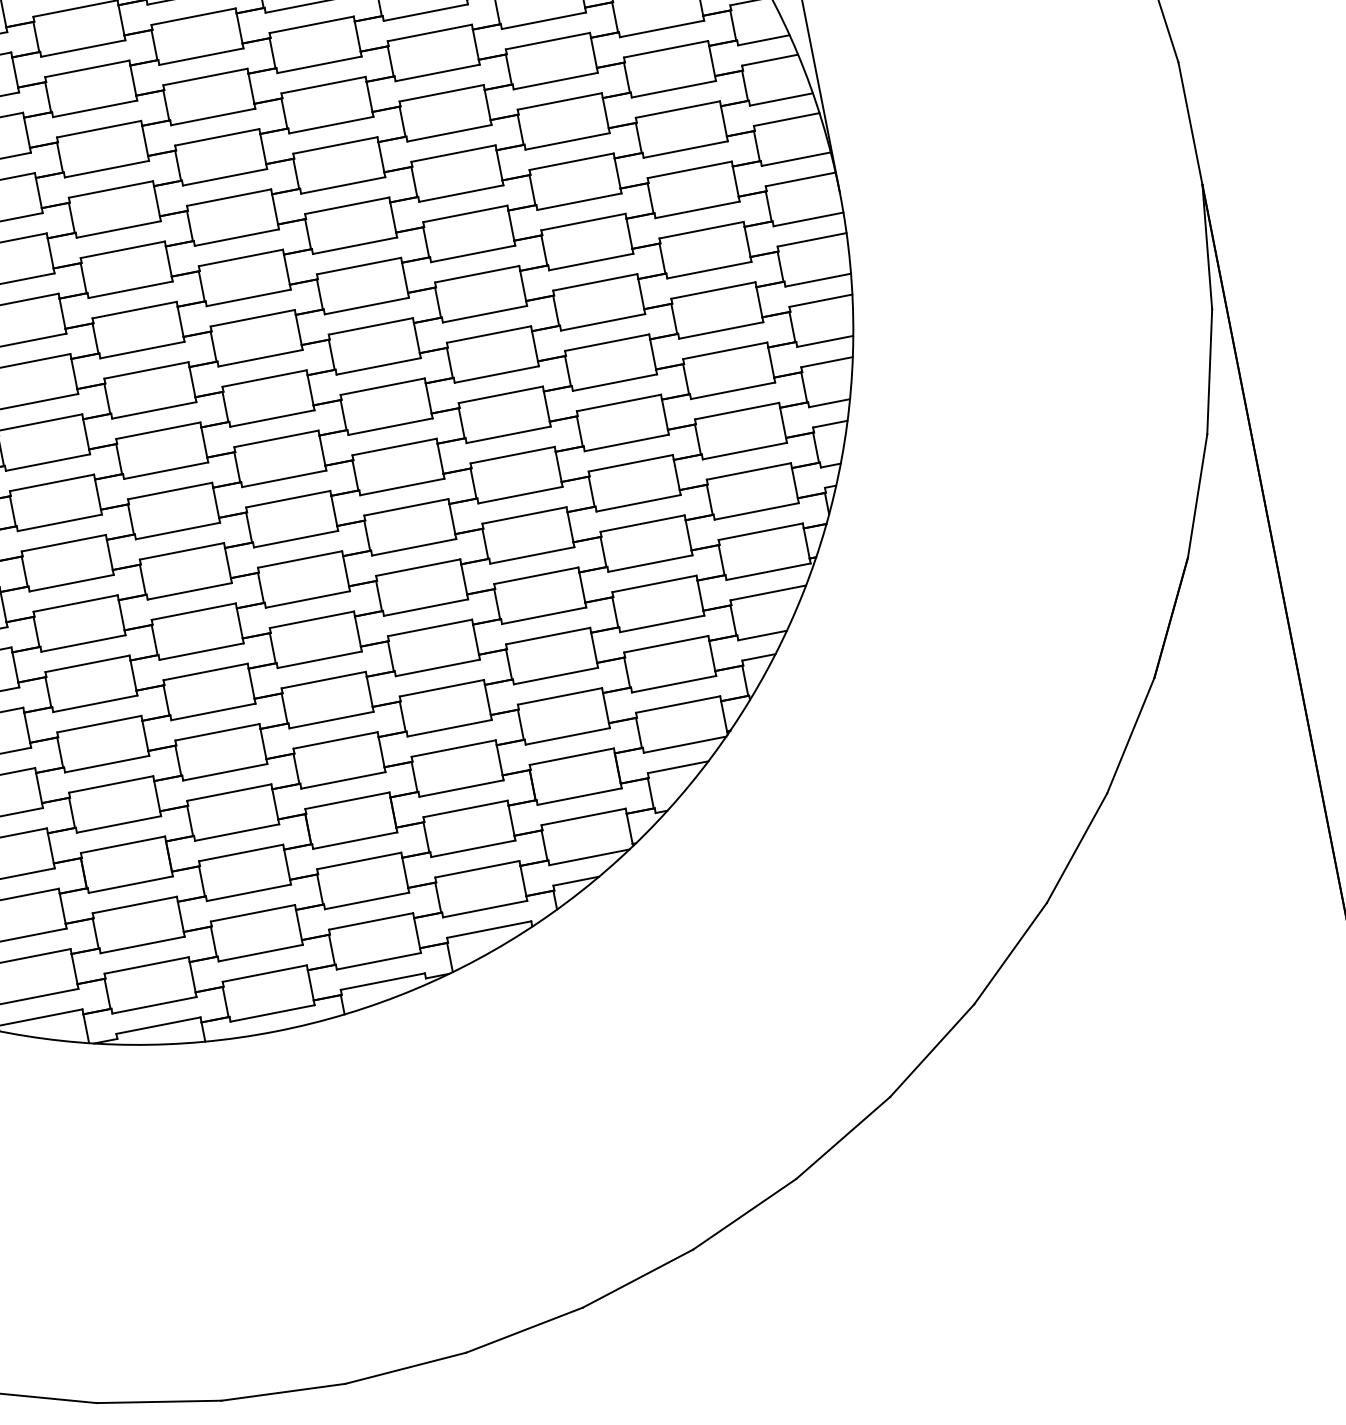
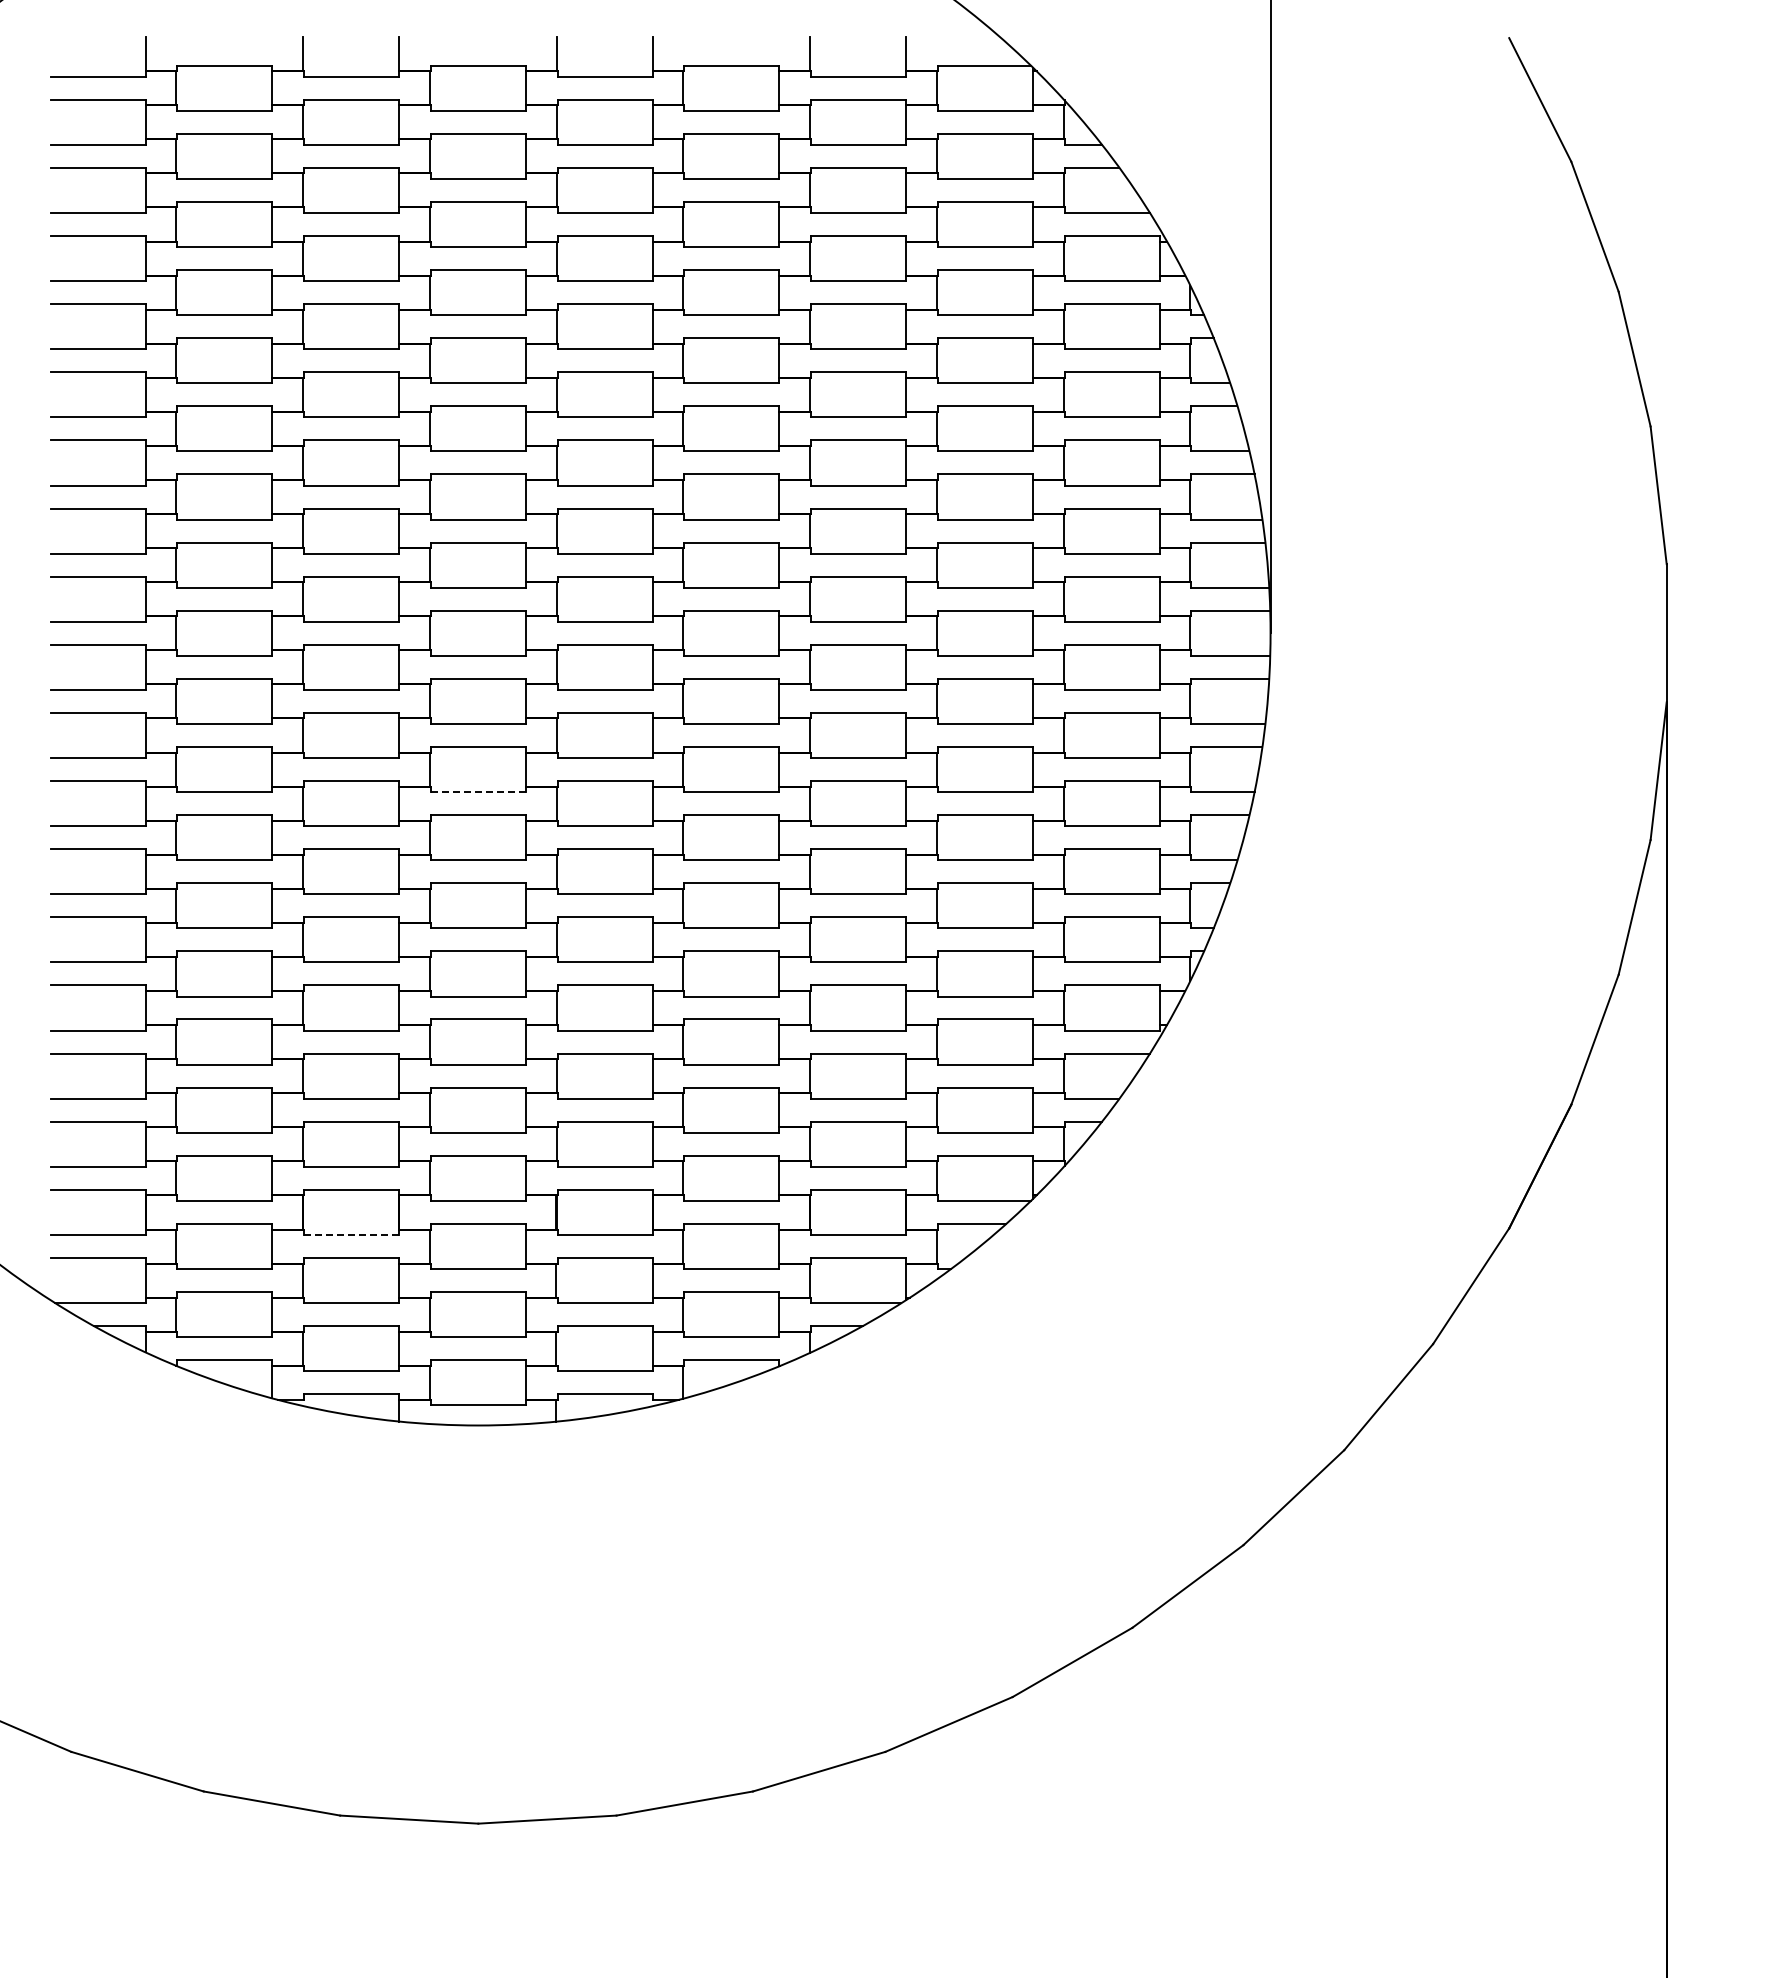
line: (166, 471) -> (478, 792), solid -> dashed
line: (130, 884) -> (351, 1234), solid -> dashed

